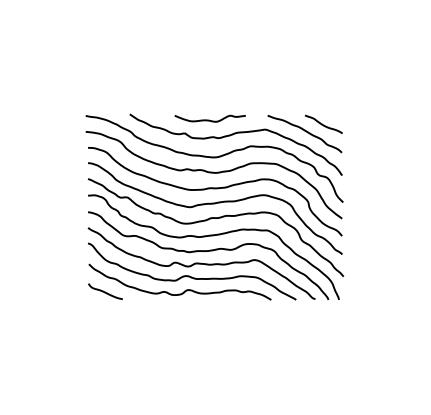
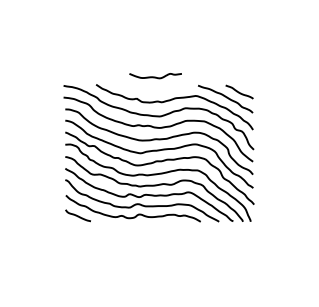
curve: (209, 119) -> (155, 76), moved

